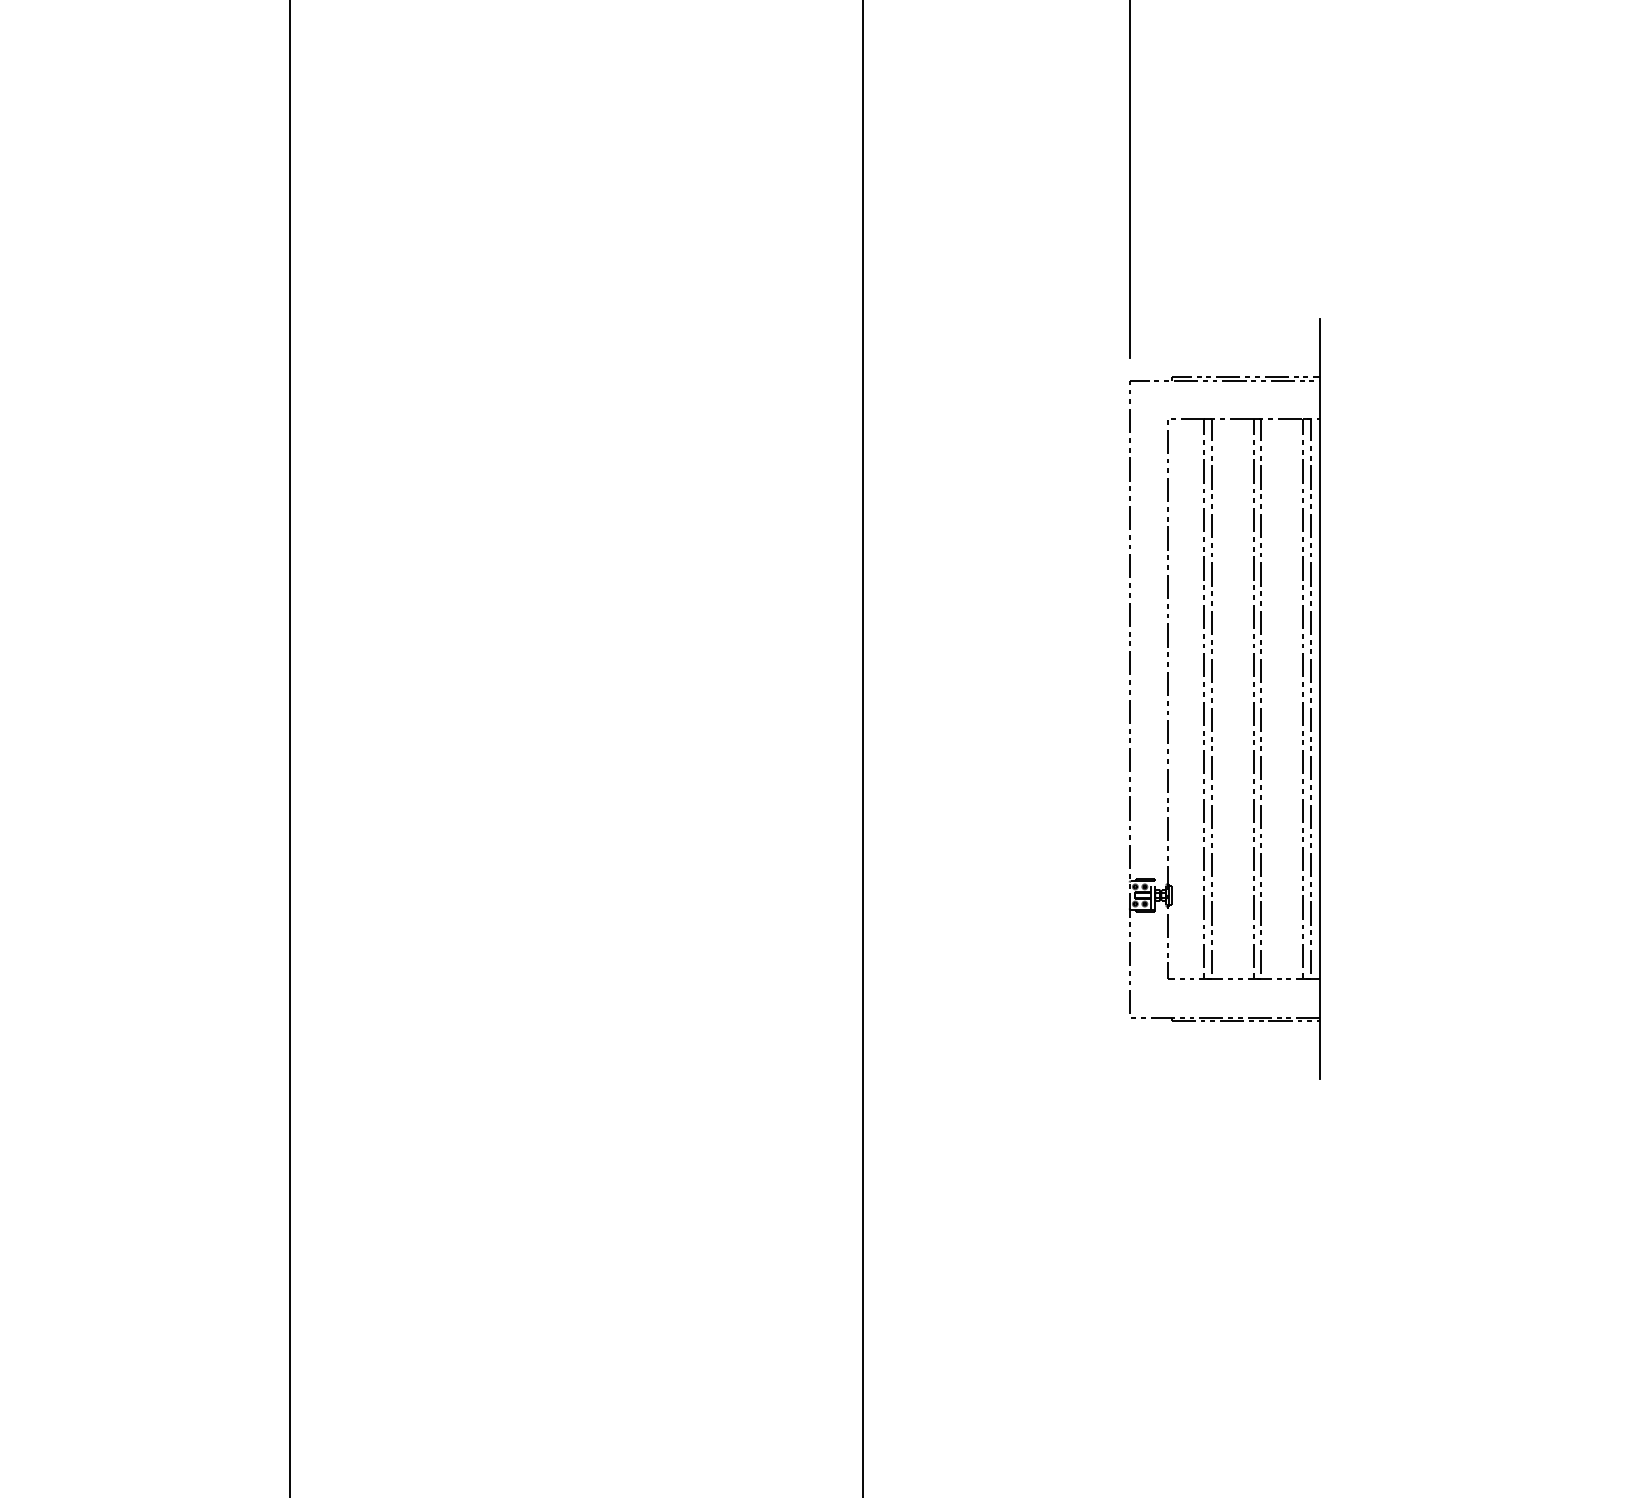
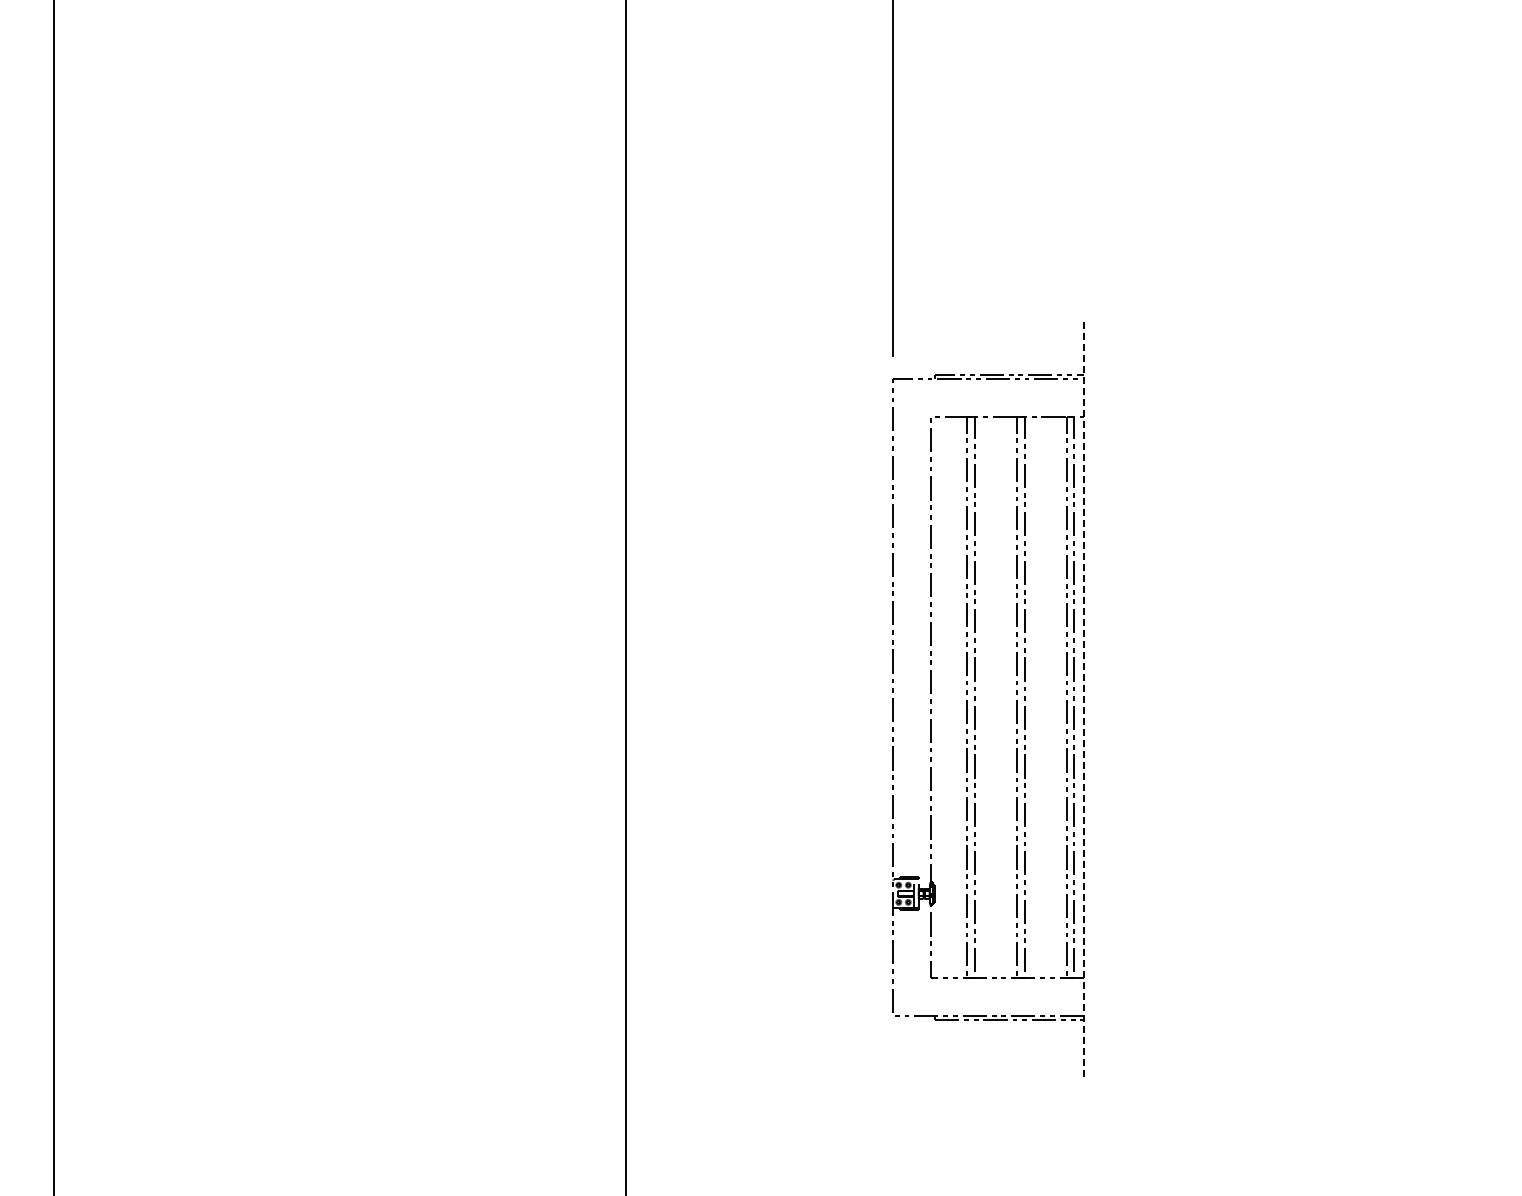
line: (1320, 699) -> (1083, 697), solid -> dashed

